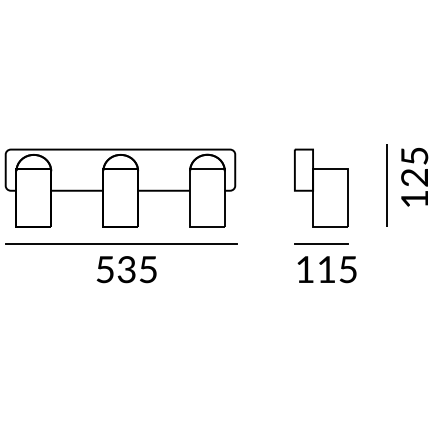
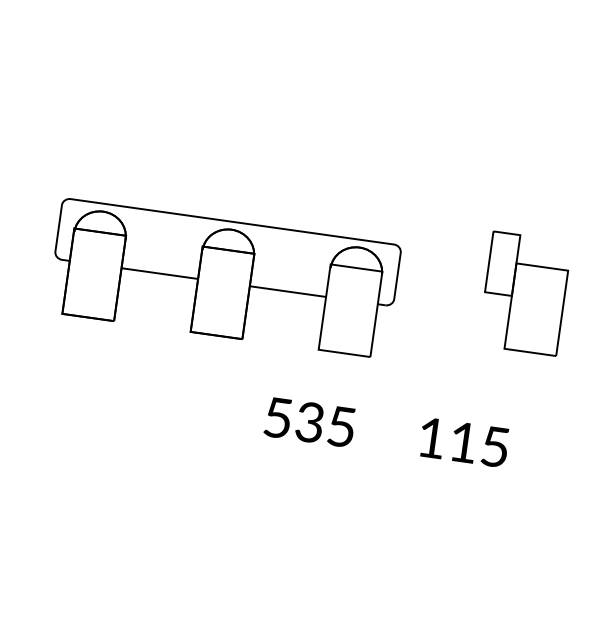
part: (321, 187) -> (524, 292), moved
line: (121, 243) -> (214, 360), removed
line: (321, 243) -> (509, 402), removed
text: (126, 269) -> (309, 422), moved
text: (326, 269) -> (463, 442), moved

